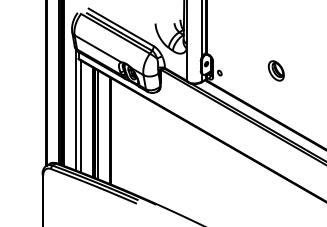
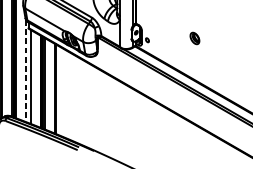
part: (275, 70) -> (194, 38), size x0.7
line: (75, 109) -> (26, 70), solid -> dashed

